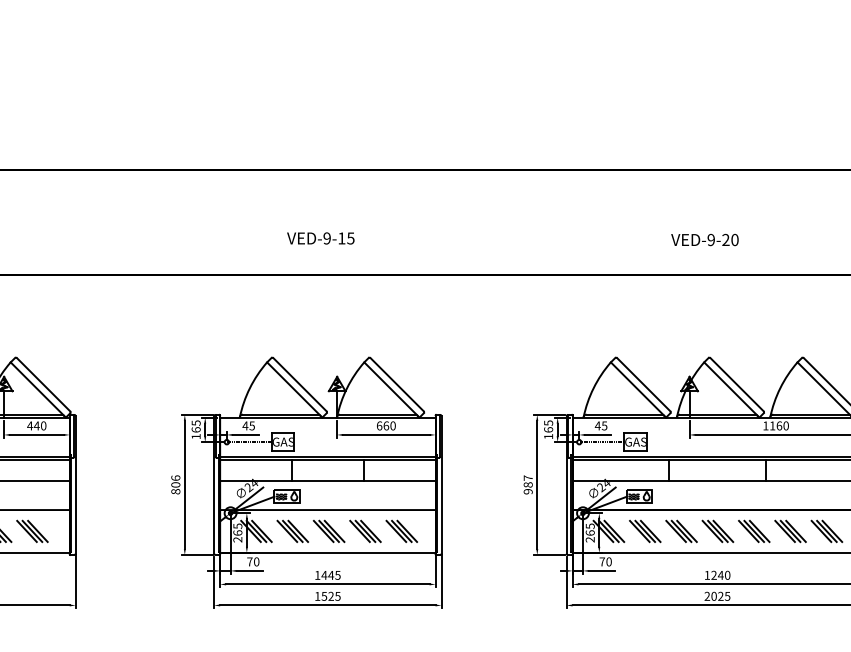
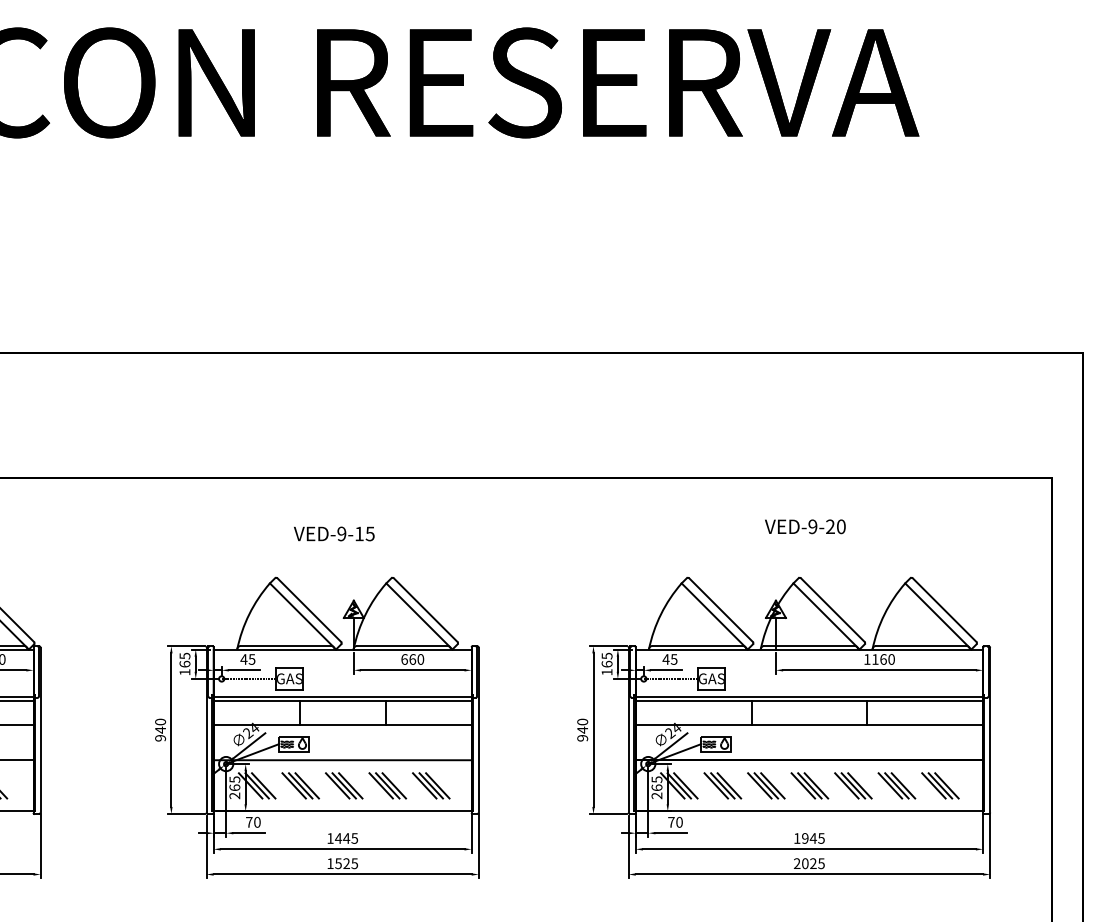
text: (321, 238) -> (334, 533), moved
text: (705, 239) -> (805, 526), moved
text: (528, 481) -> (582, 725), 987 -> 940
text: (175, 484) -> (160, 729), 806 -> 940
text: (720, 575) -> (813, 838), 1240 -> 1945

